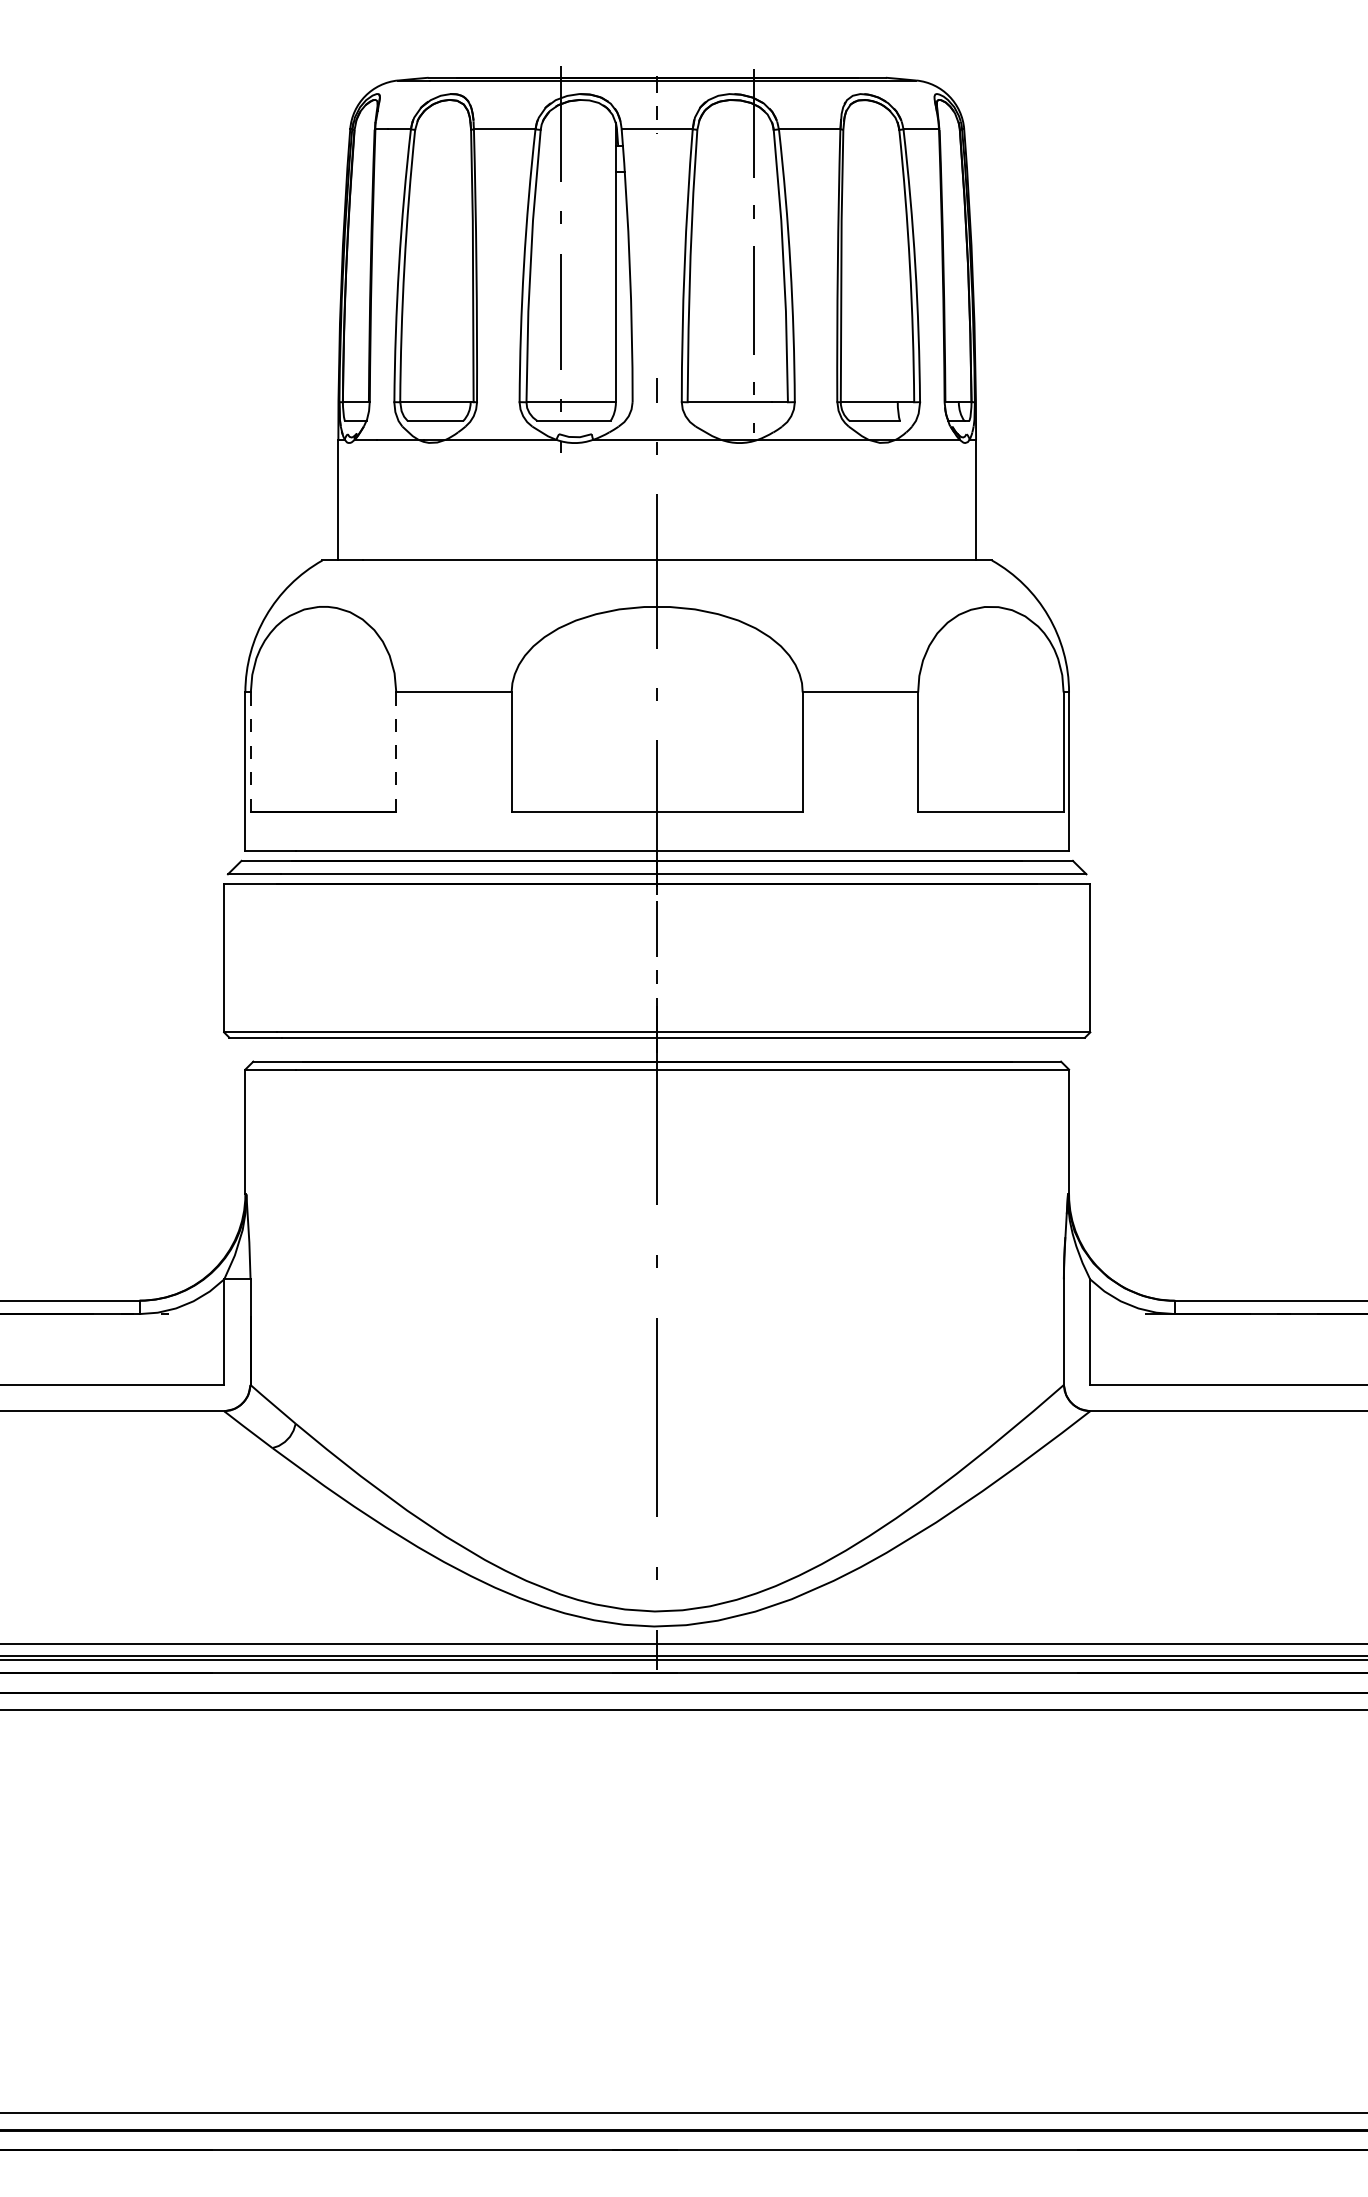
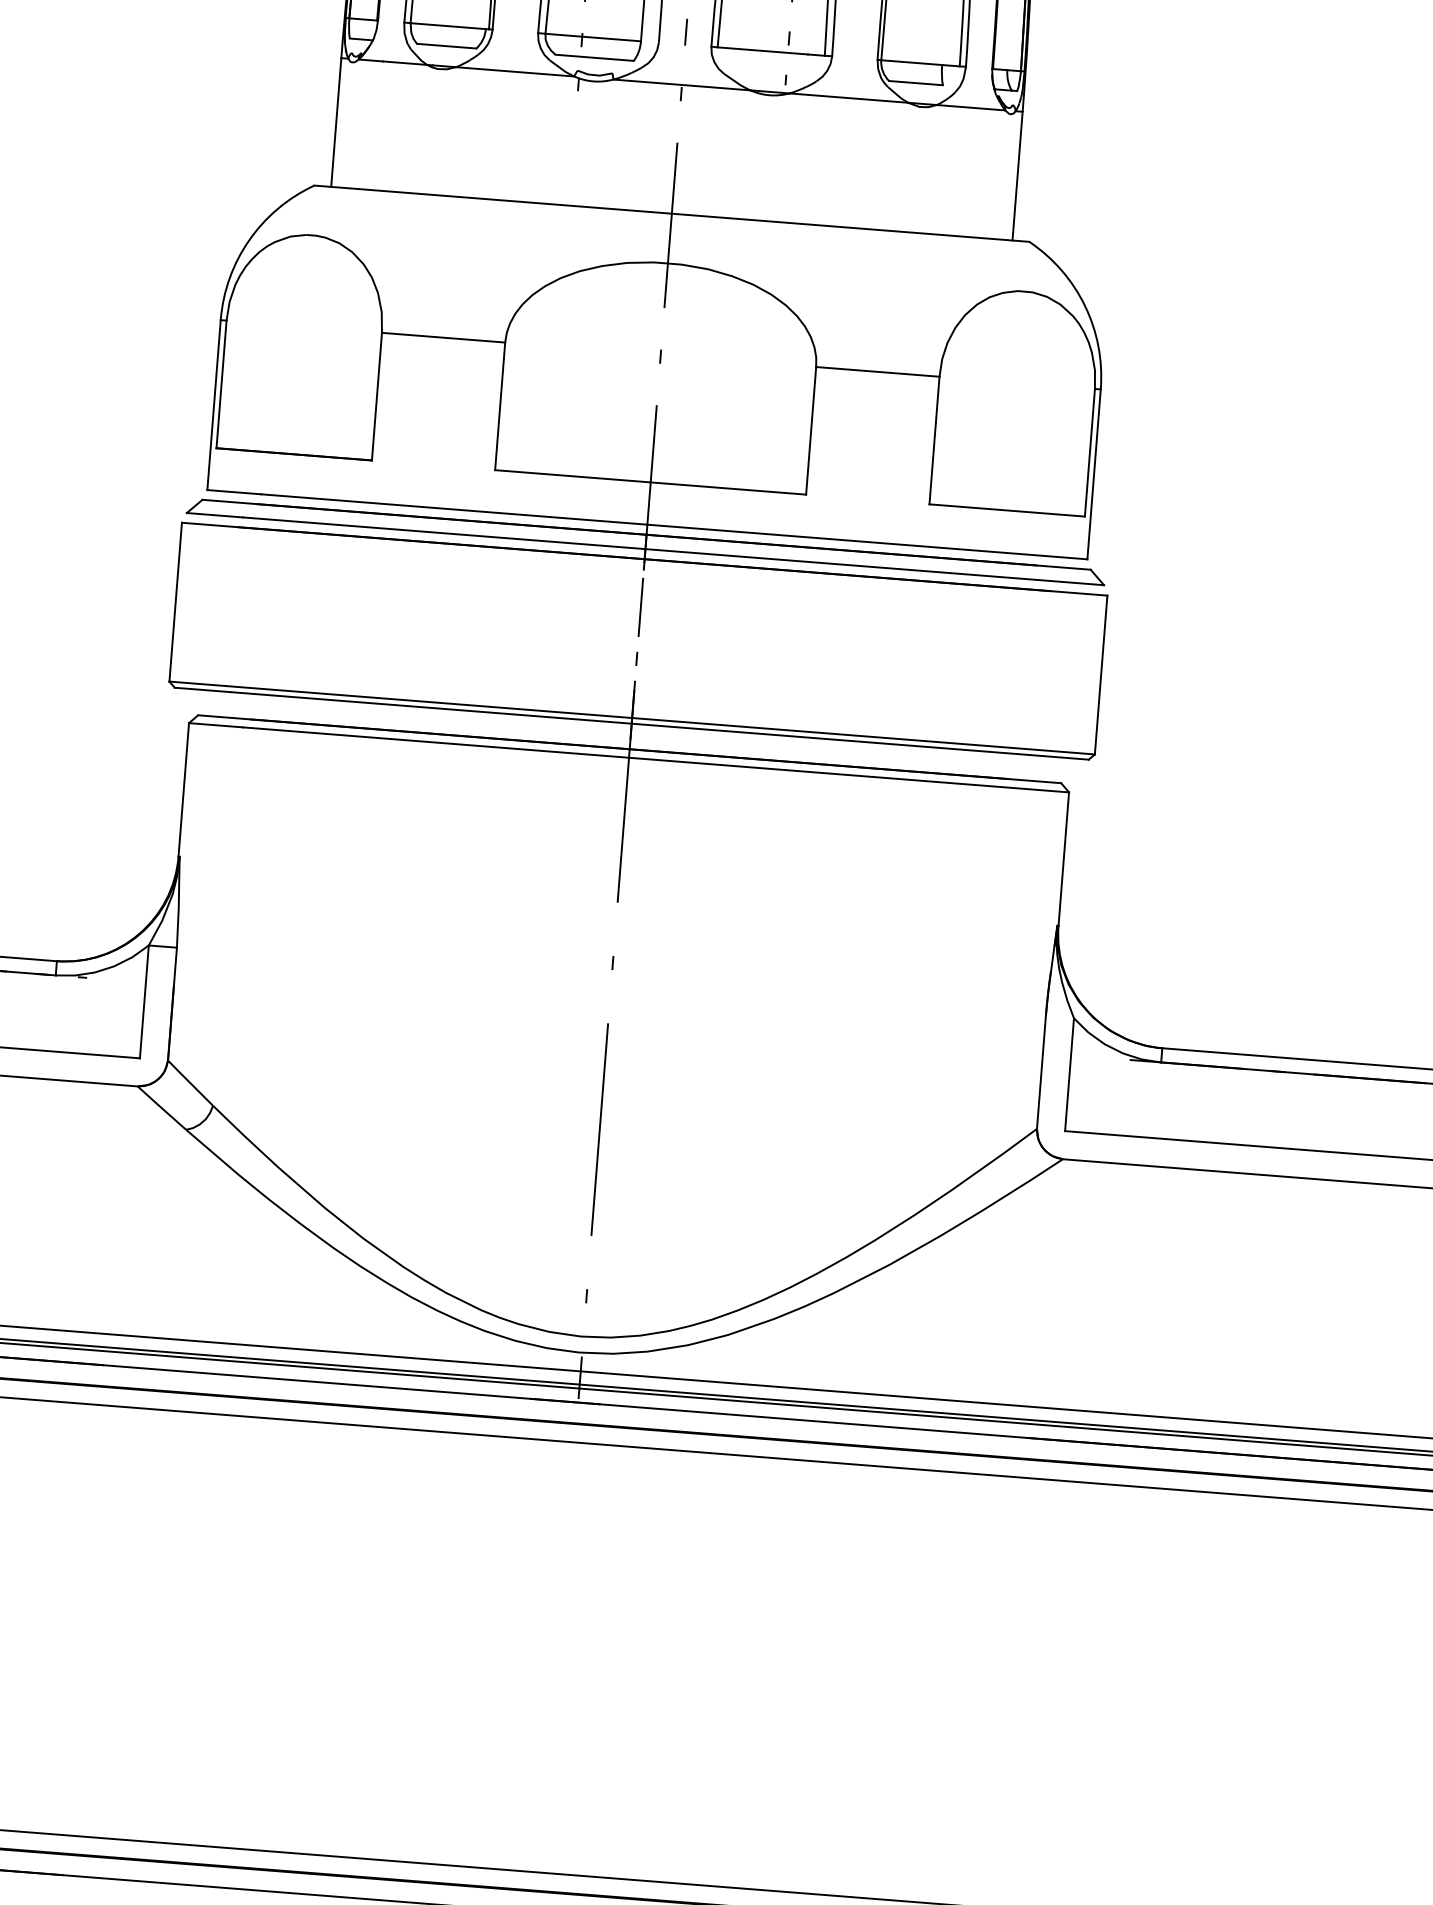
line: (250, 752) -> (221, 384), dashed -> solid
line: (396, 752) -> (377, 397), dashed -> solid

